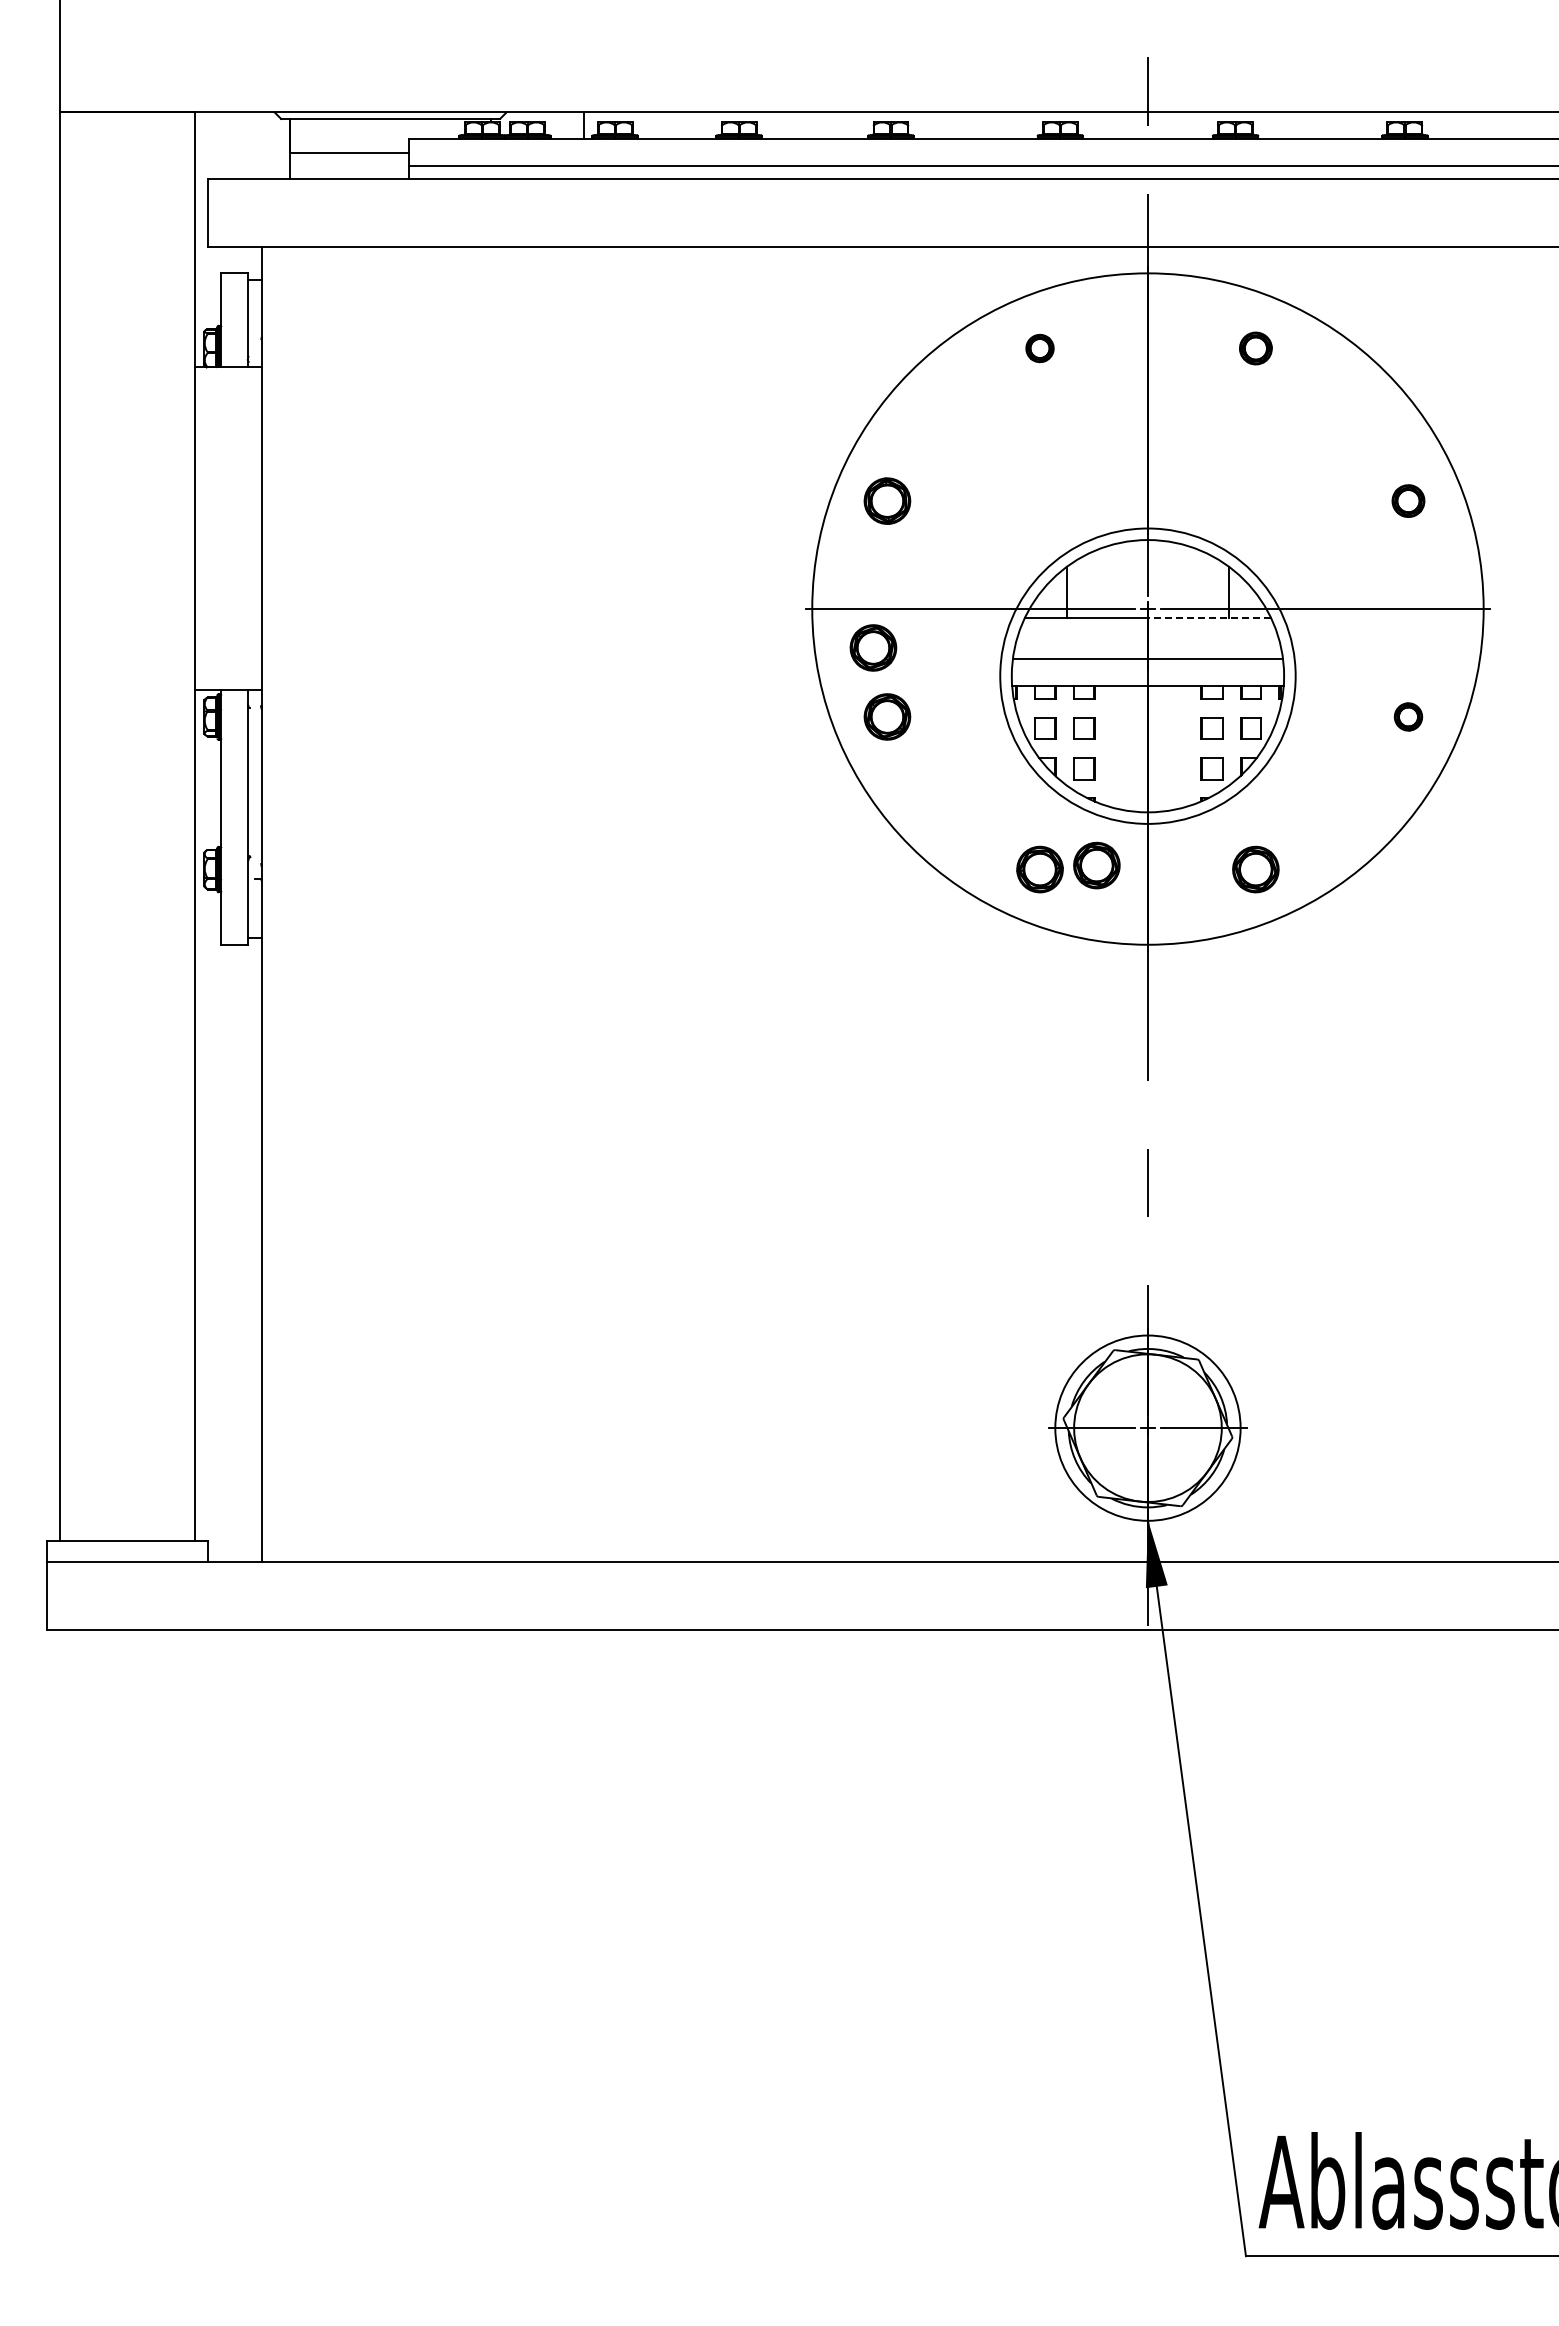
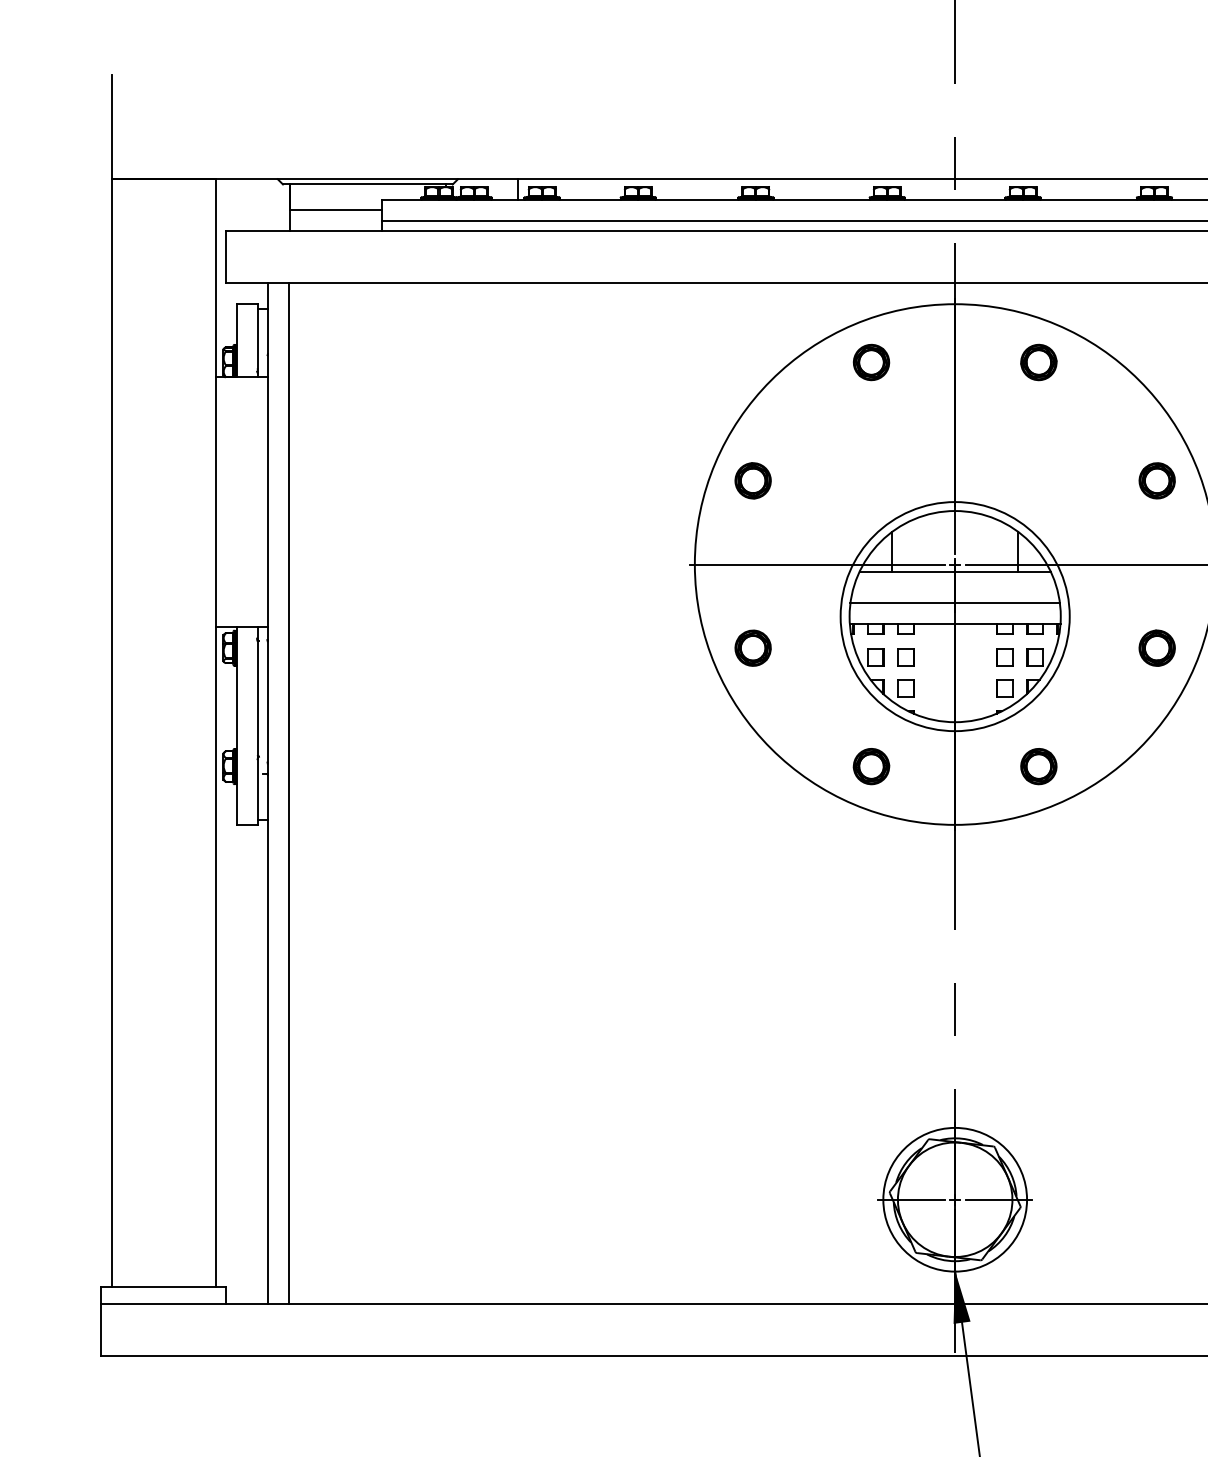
part: (1039, 348) -> (871, 362), size x1.67
part: (1255, 348) -> (1038, 362), size x1.43
part: (1408, 500) -> (1157, 480), size x1.43
line: (1209, 618) -> (1002, 571), dashed -> solid
part: (873, 647) -> (742, 594), removed
part: (1408, 716) -> (1157, 647), size x1.67
part: (1096, 865) -> (915, 763), removed
line: (288, 904) -> (288, 793), added

